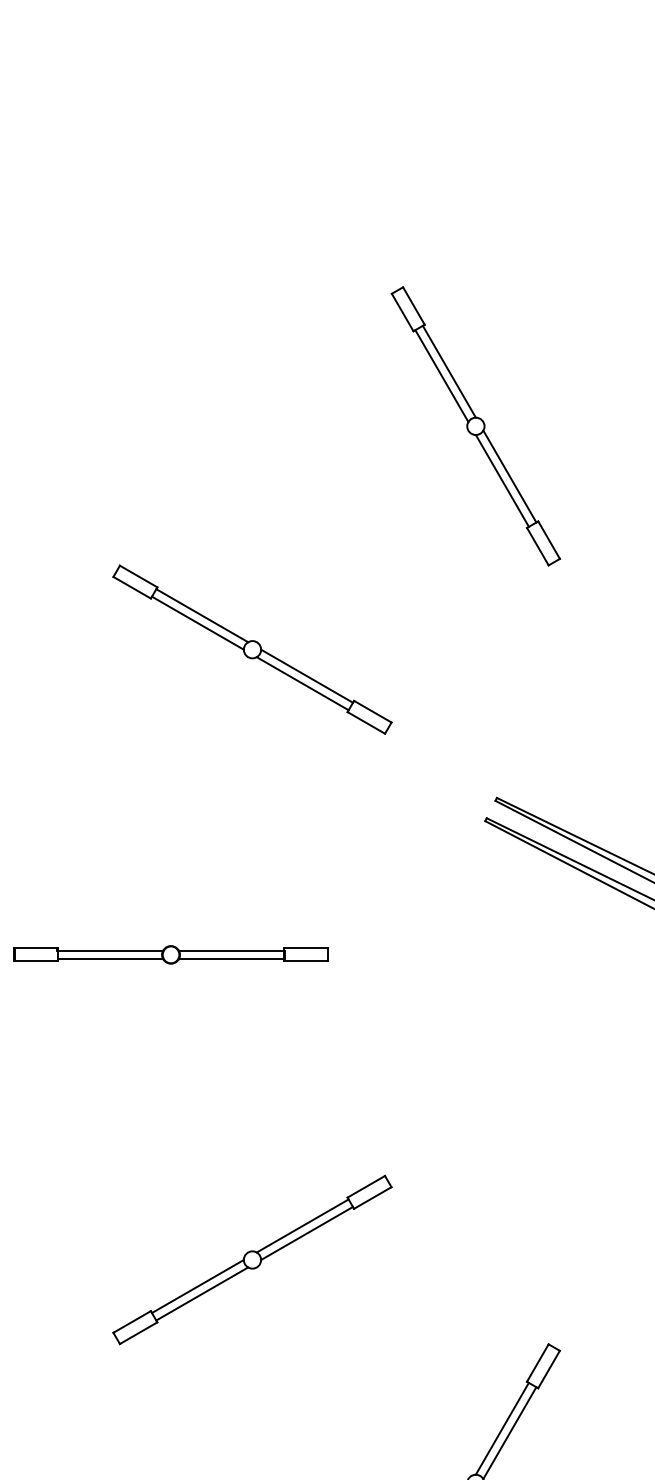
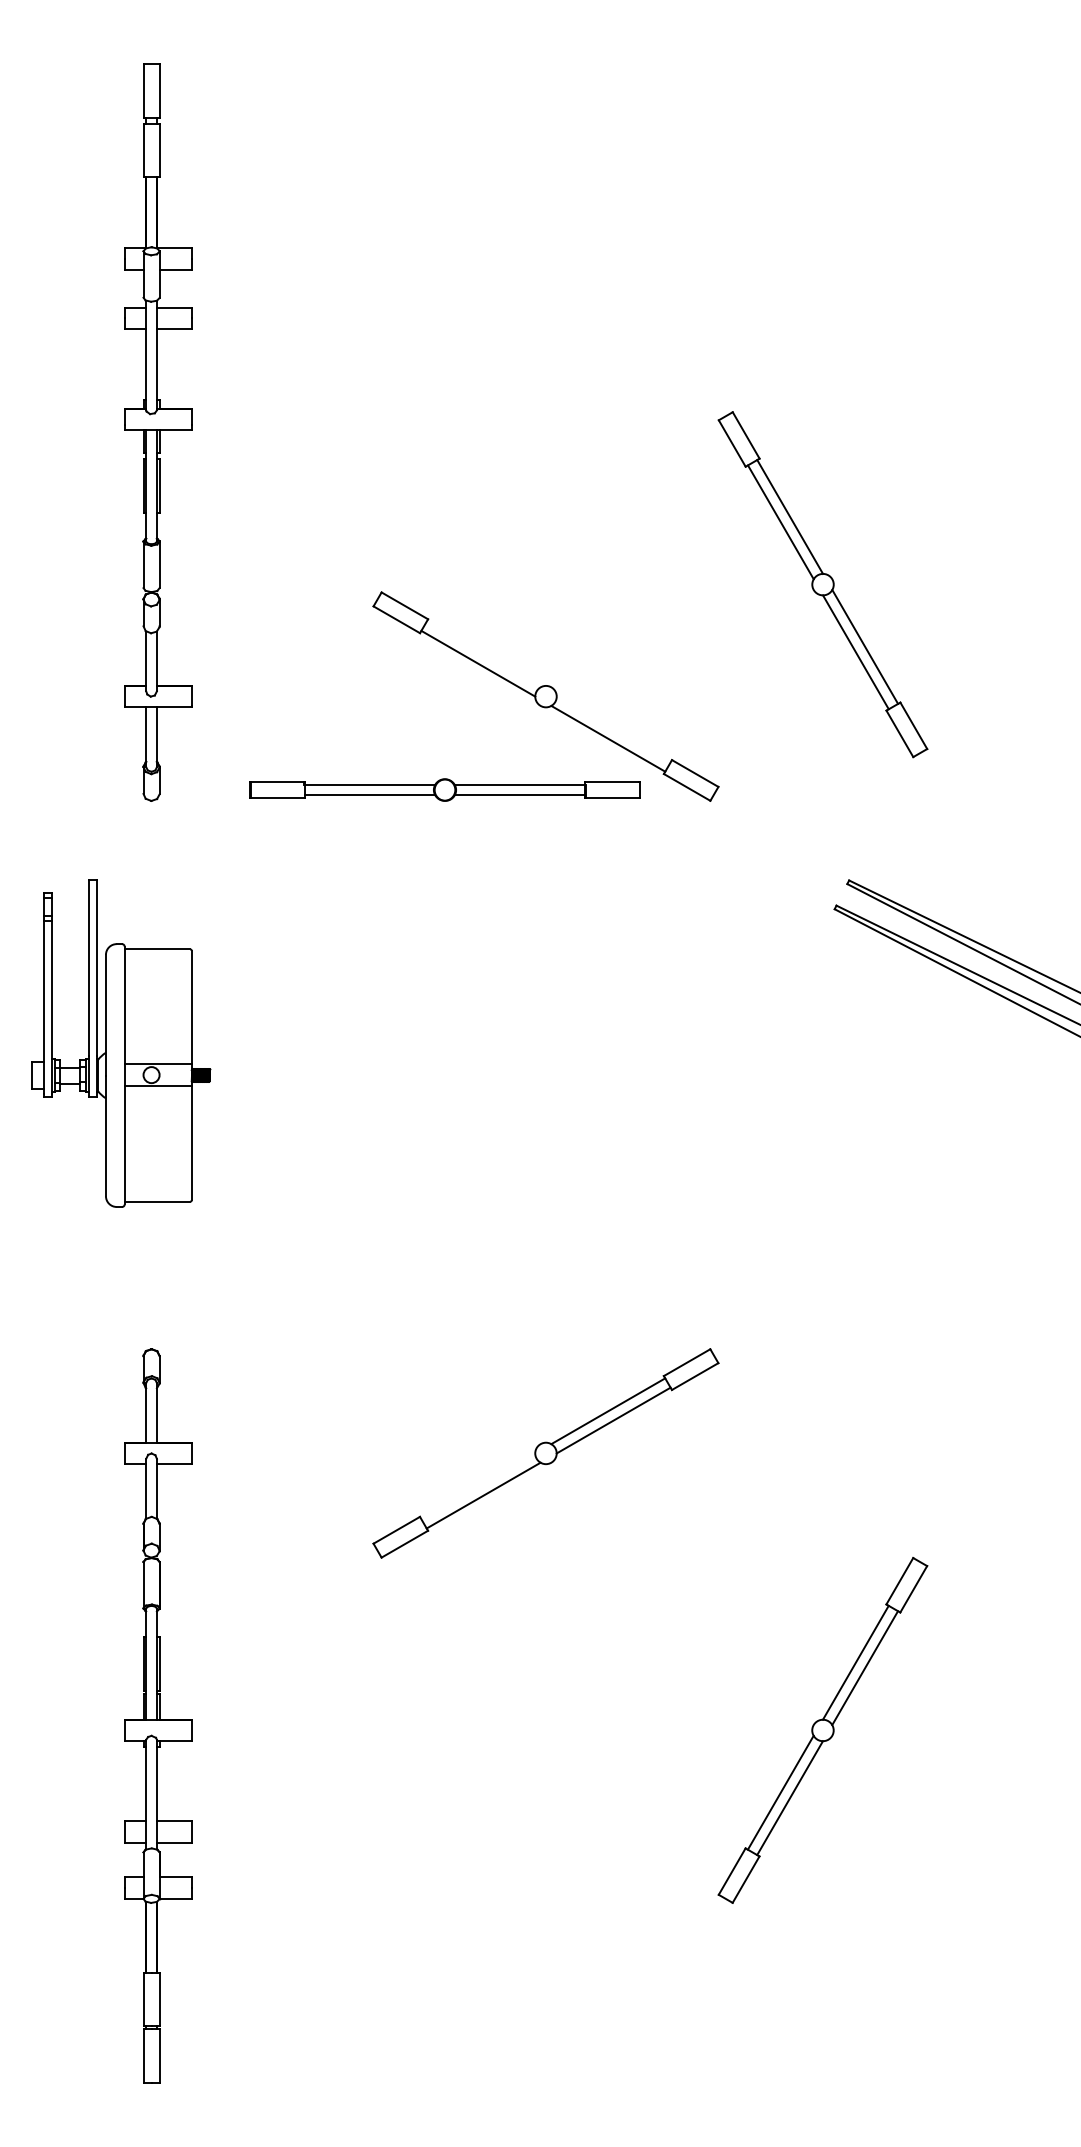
part: (475, 426) -> (822, 584), moved
line: (202, 615) -> (483, 654), removed
line: (306, 676) -> (613, 729), removed
part: (170, 954) -> (444, 789), moved
line: (198, 1286) -> (478, 1486), removed

